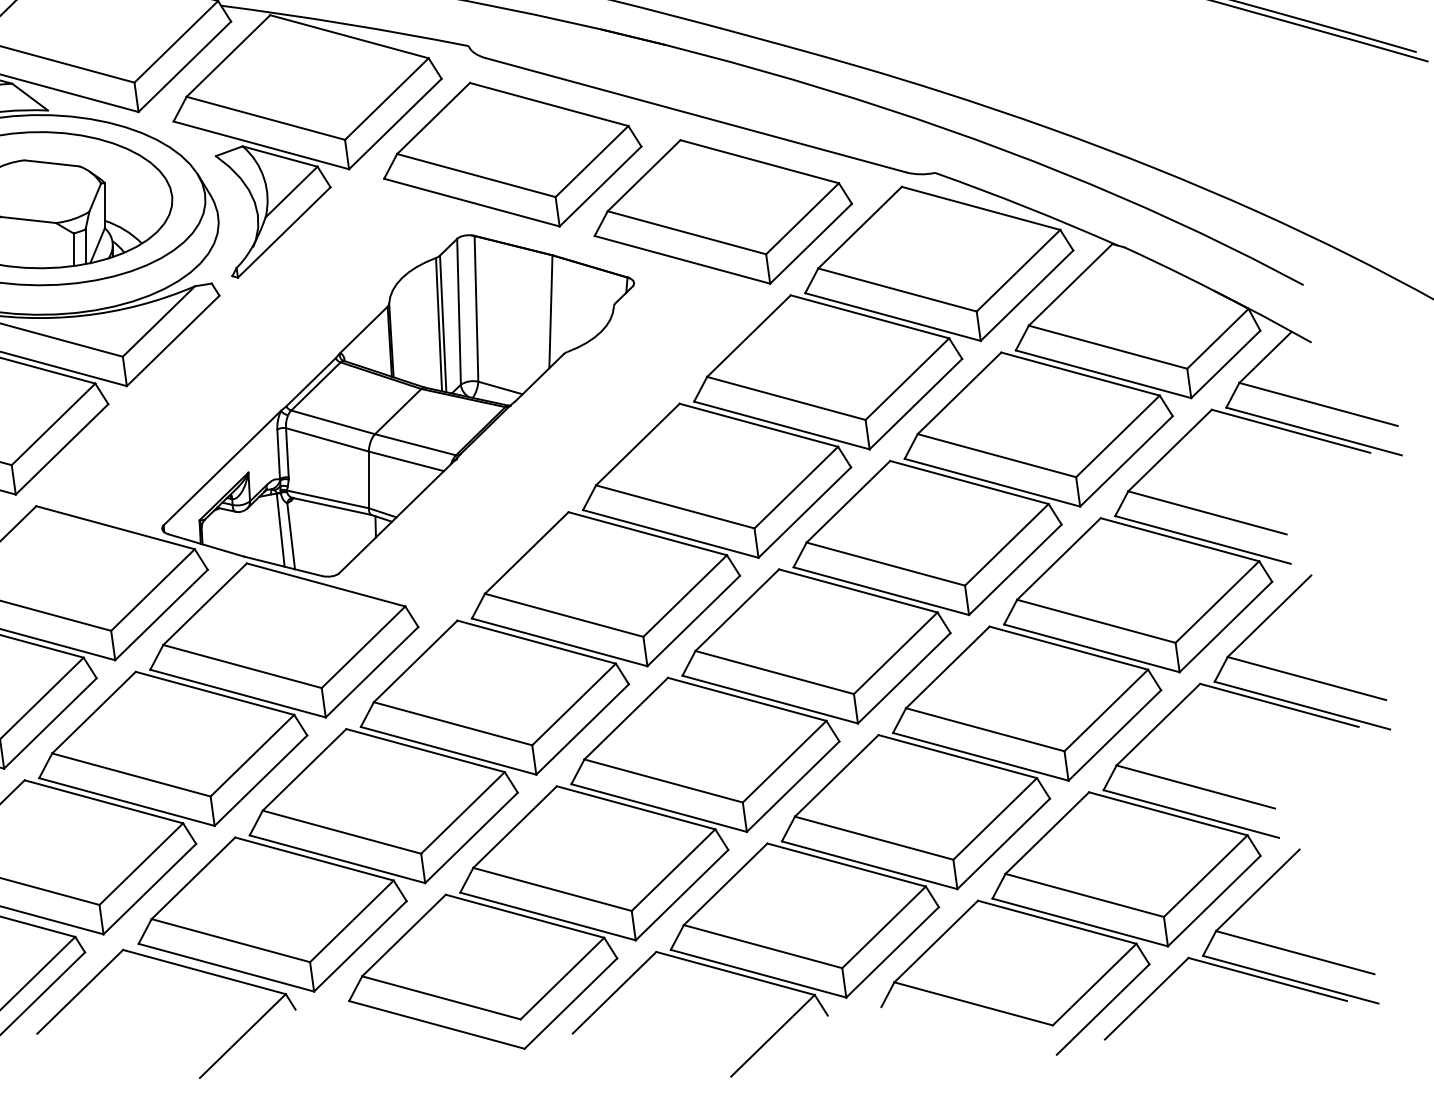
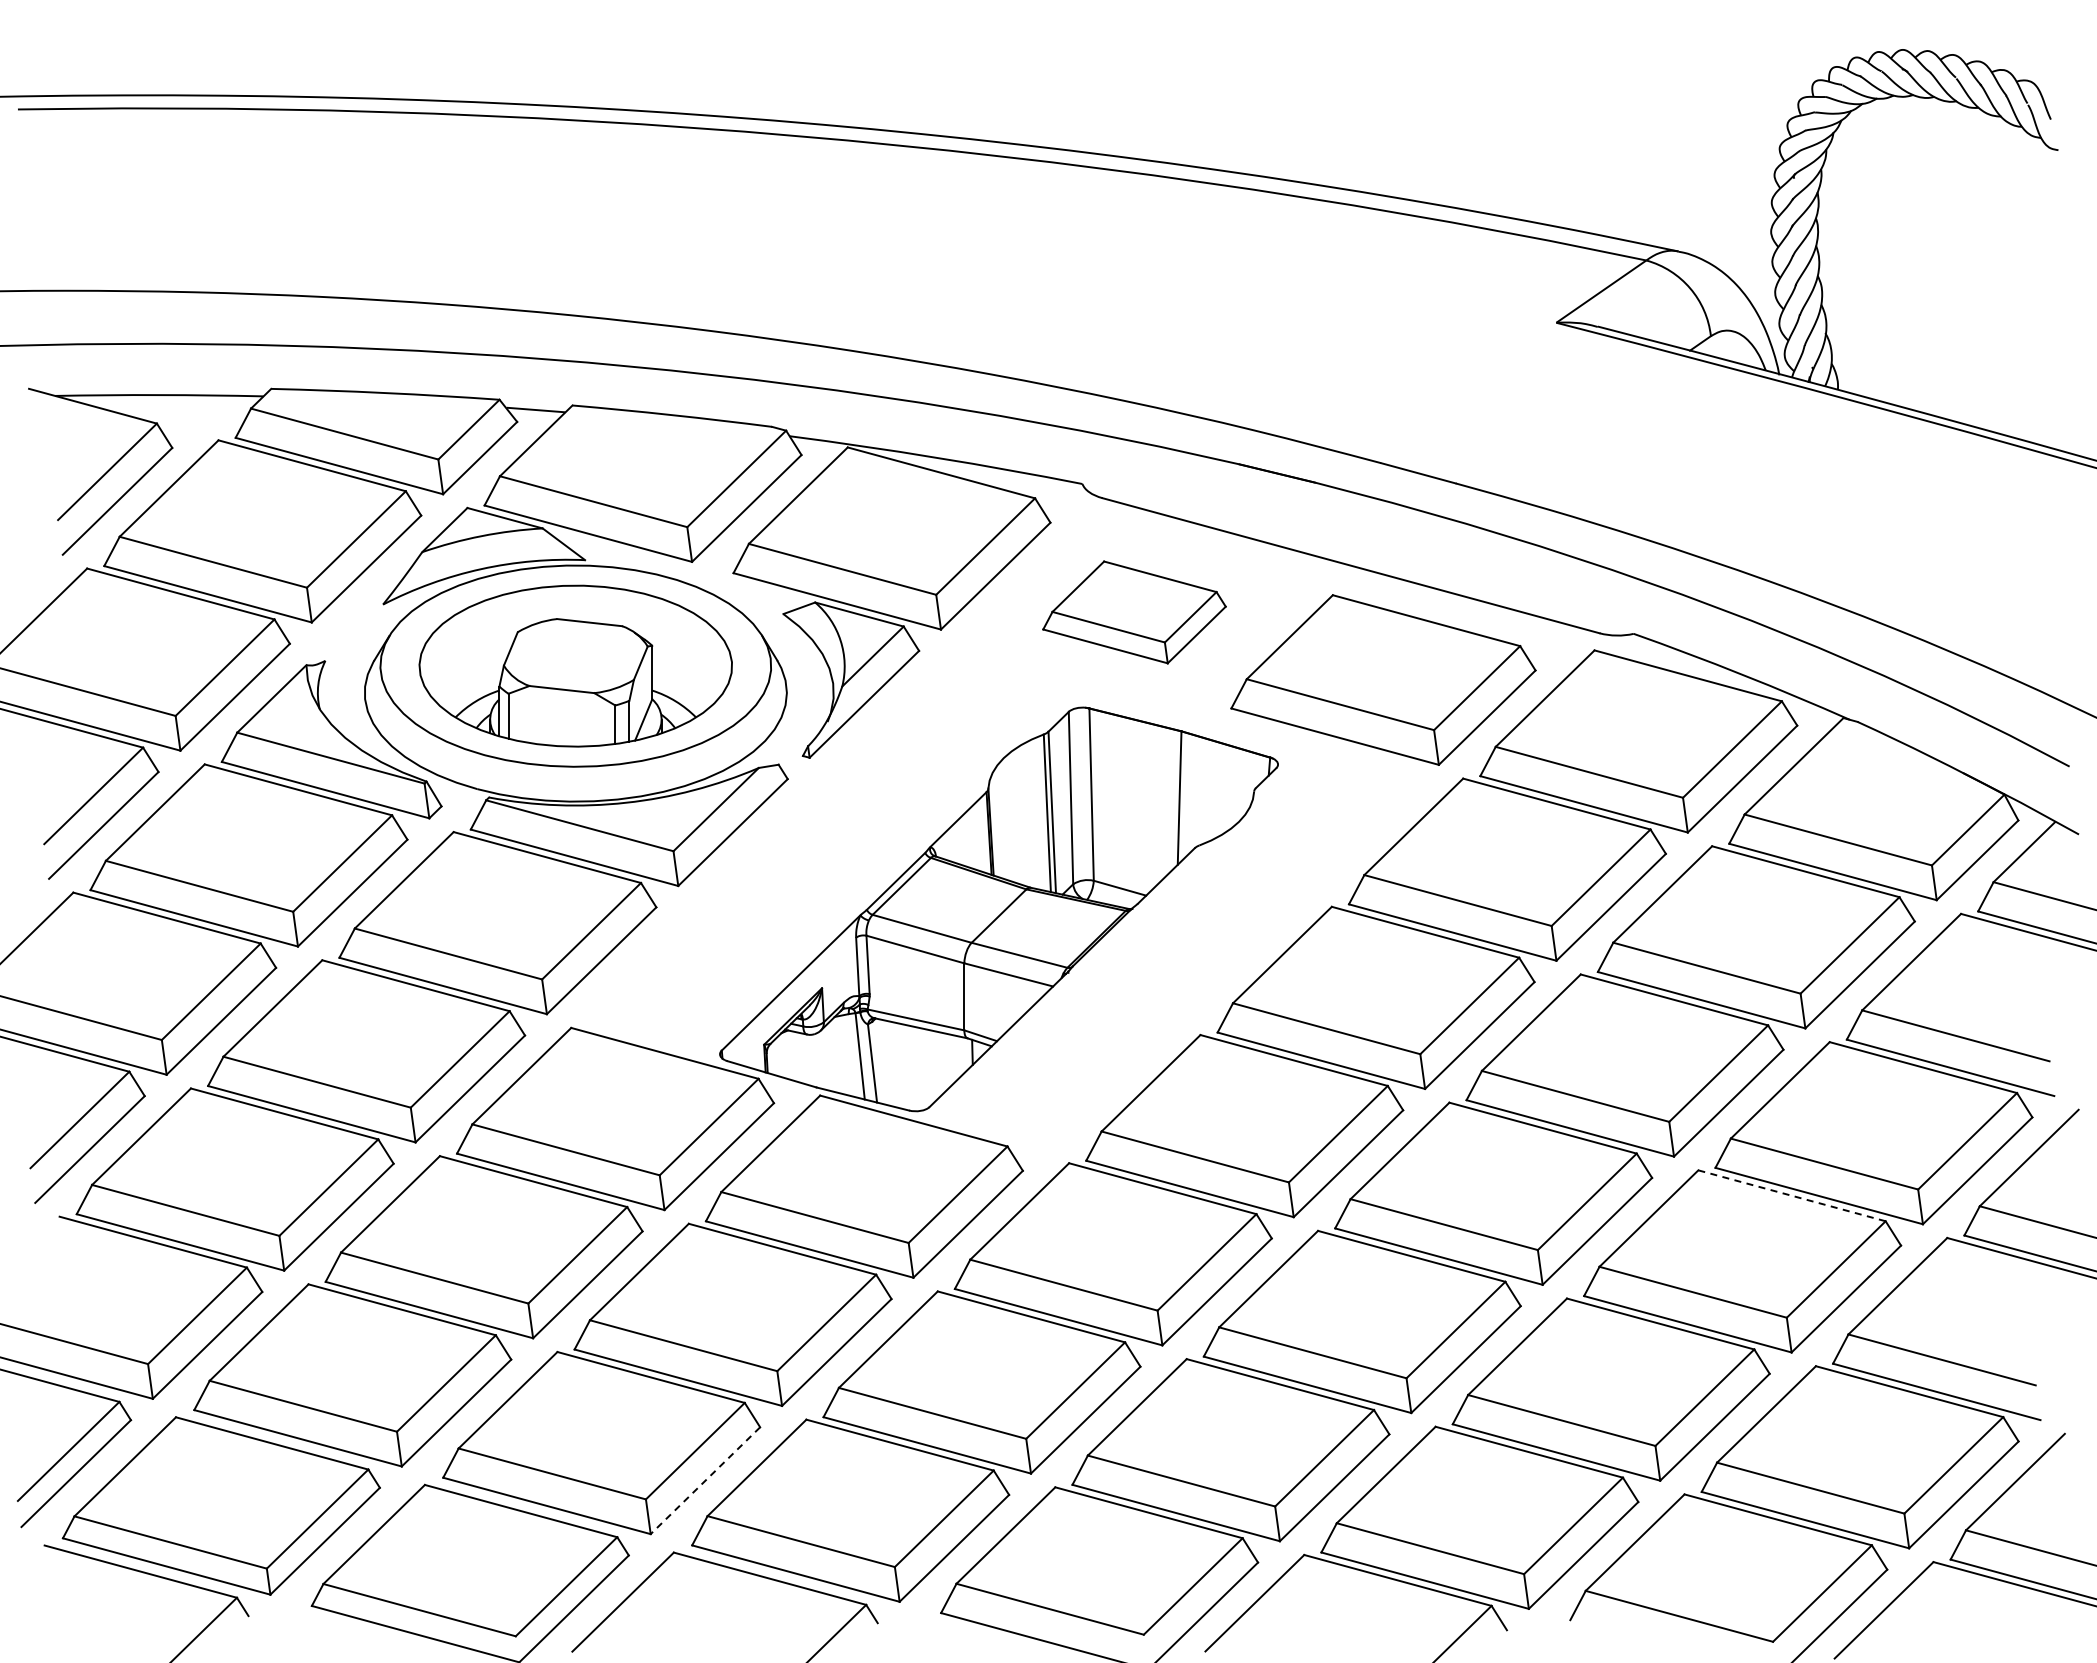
part: (512, 154) -> (1134, 612), size x0.6
line: (1069, 647) -> (1792, 1195), solid -> dashed
line: (149, 889) -> (705, 1481), solid -> dashed

